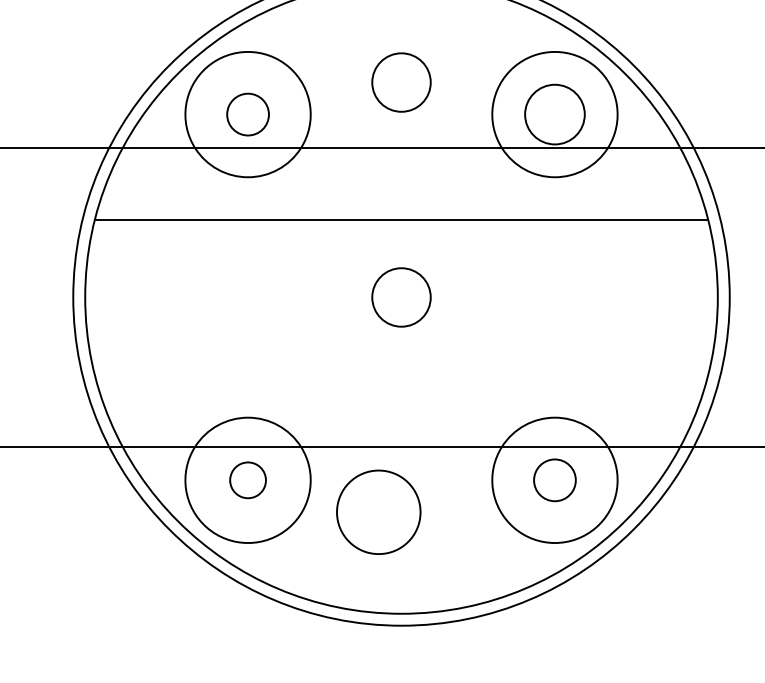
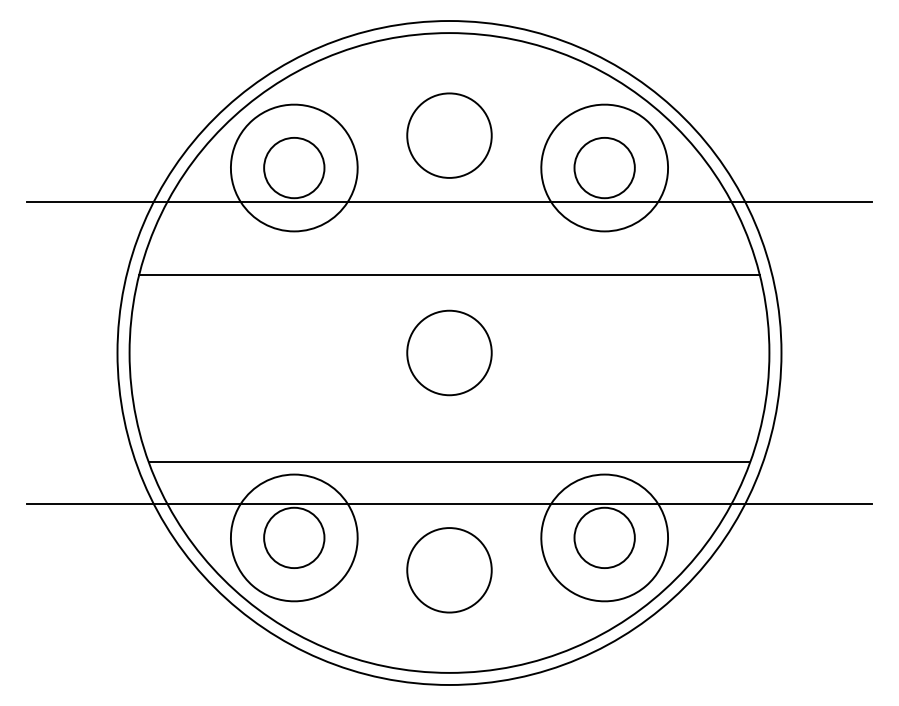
circle: (401, 82) -> (449, 135), size x1.43
circle: (248, 114) -> (294, 167), size x1.43
circle: (401, 296) -> (449, 352), size x1.43
line: (401, 404) -> (449, 461), added
circle: (248, 479) -> (294, 537), size x1.67
circle: (554, 479) -> (604, 537), size x1.43
circle: (378, 512) -> (449, 570), moved

